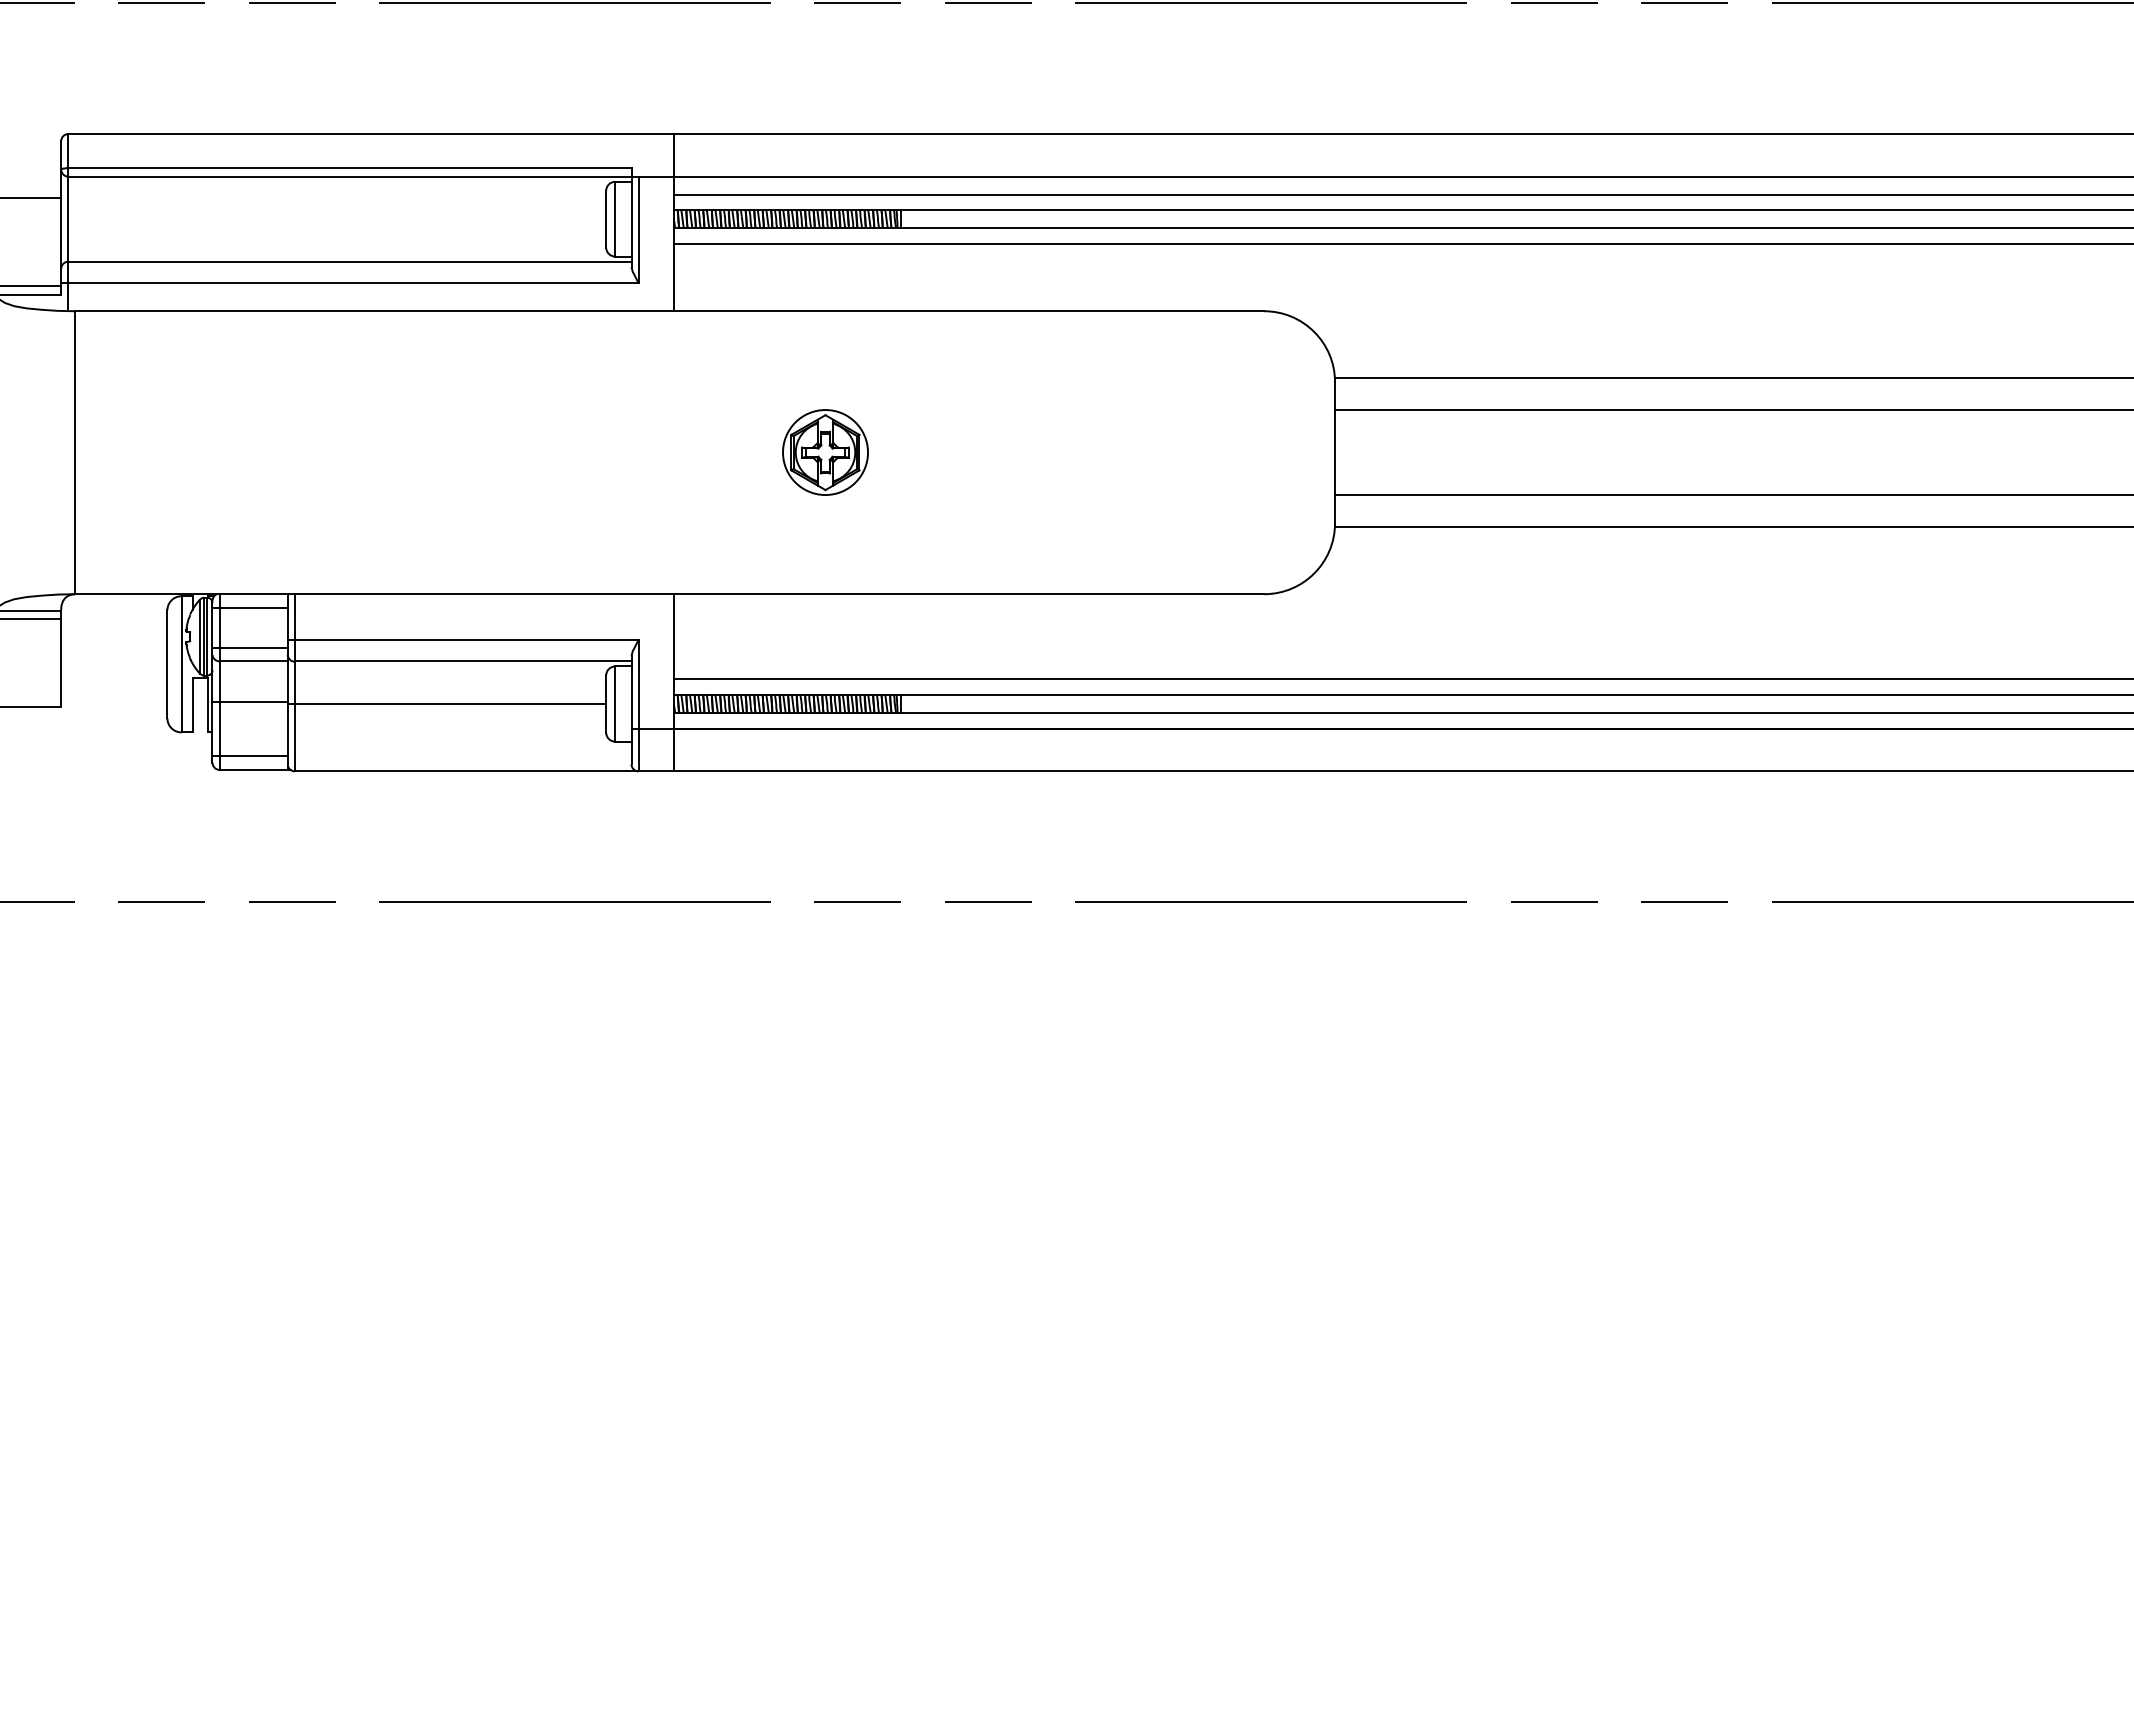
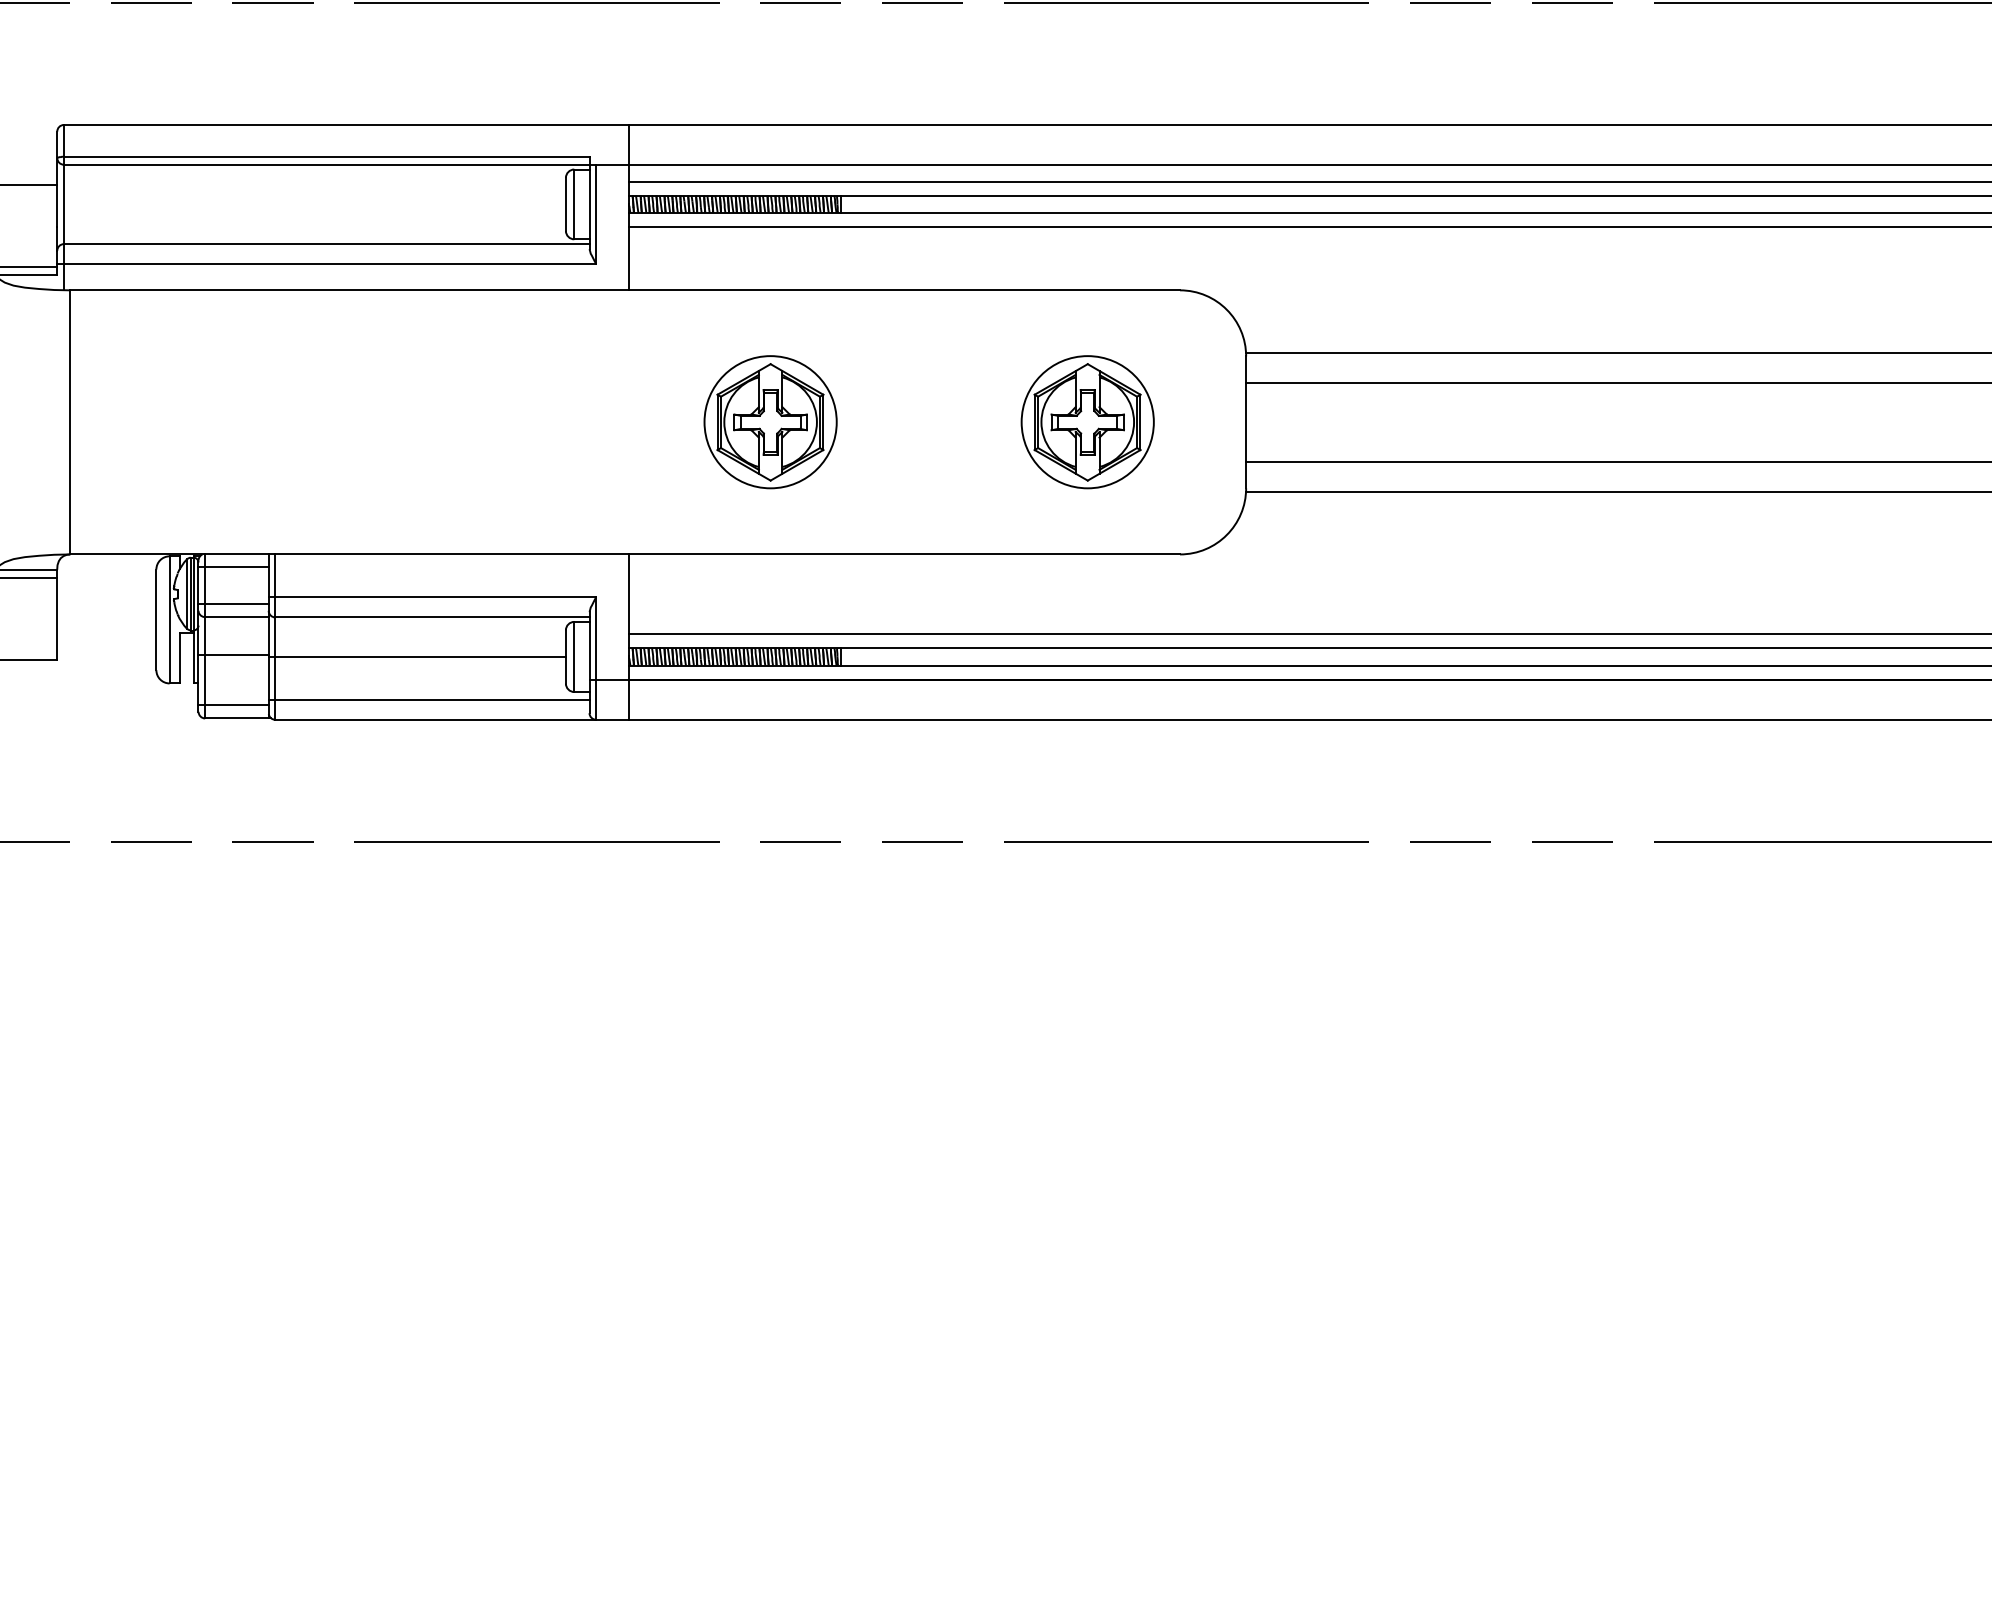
part: (825, 452) -> (770, 422), size x1.67
part: (1164, 452) -> (1086, 422), added
line: (459, 749) -> (429, 699), added

